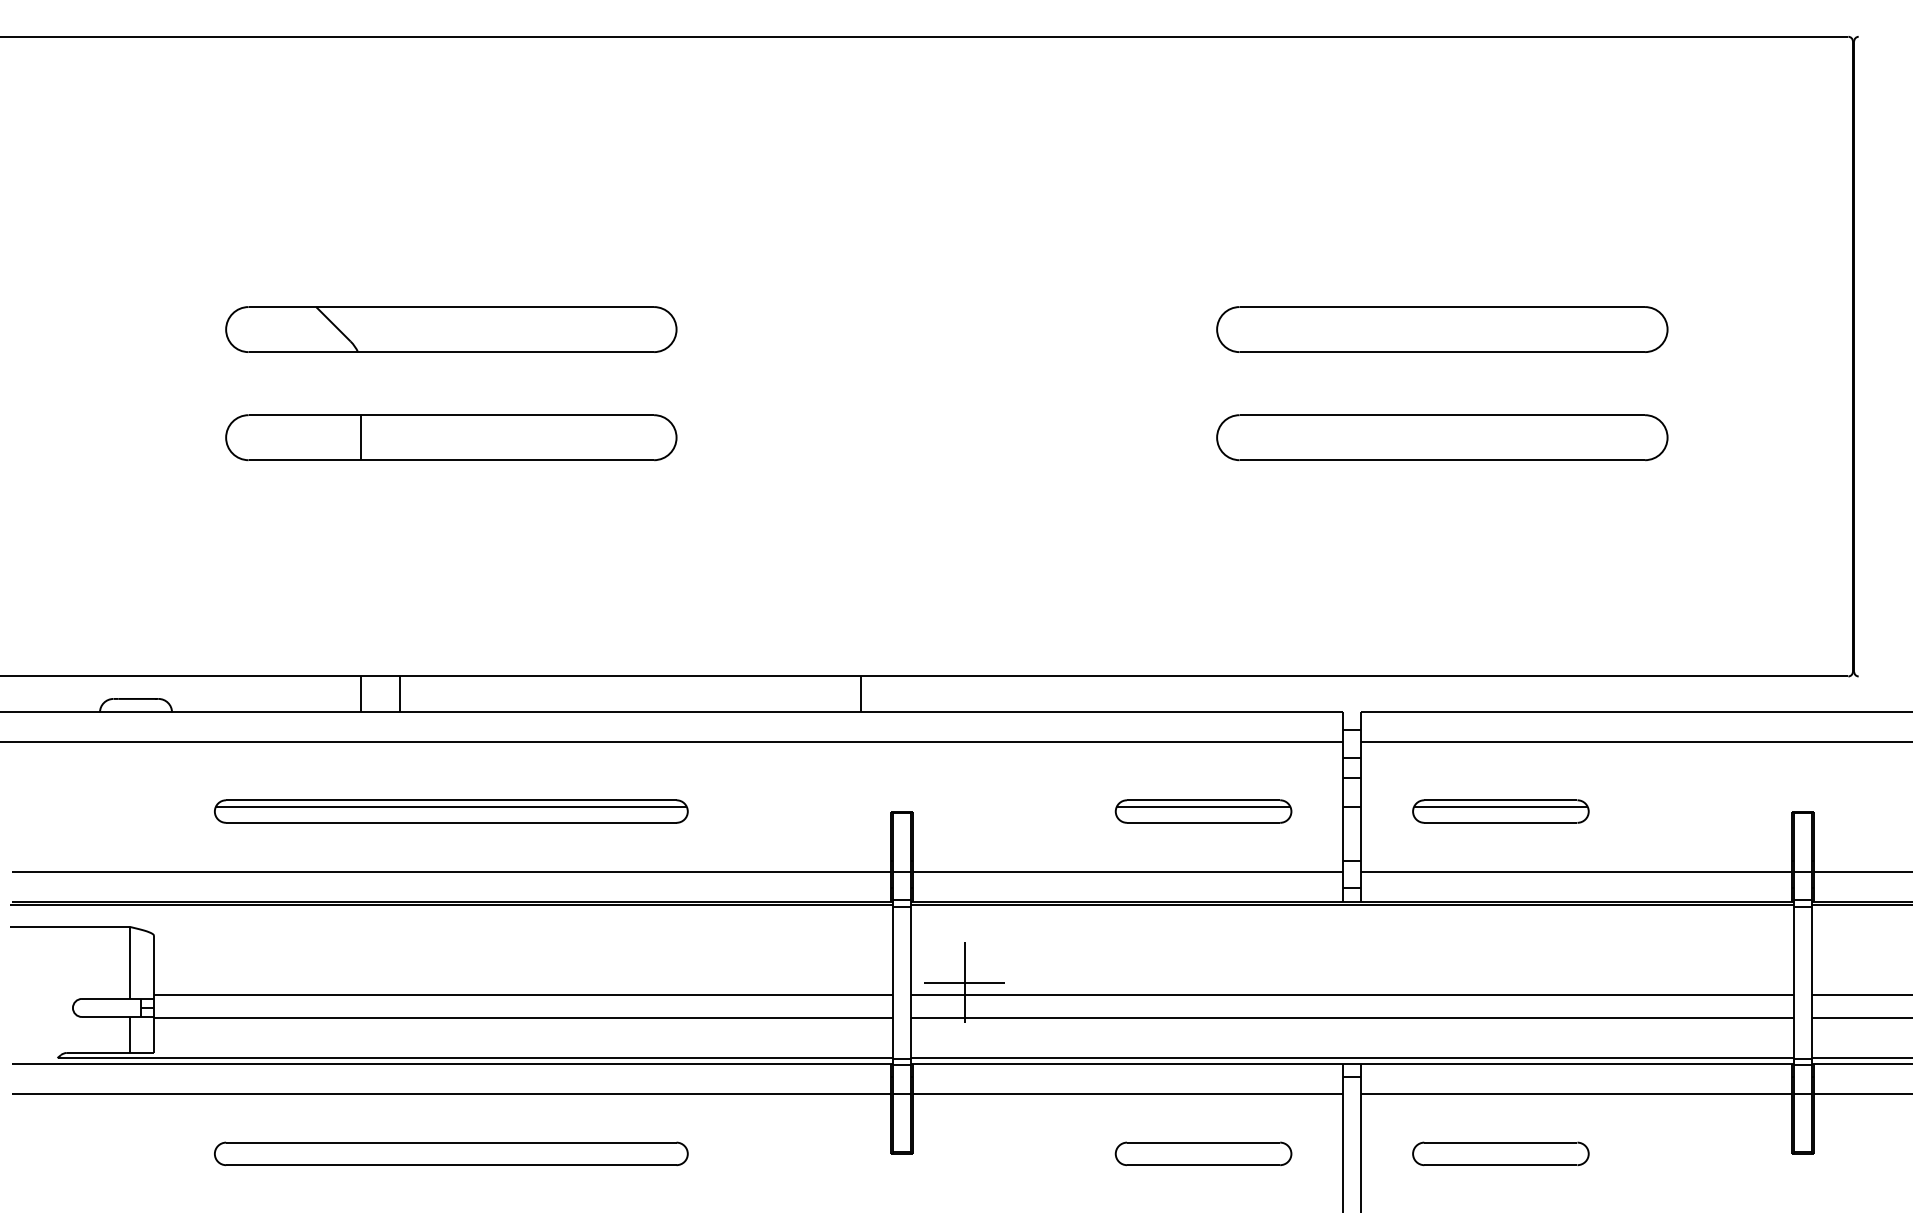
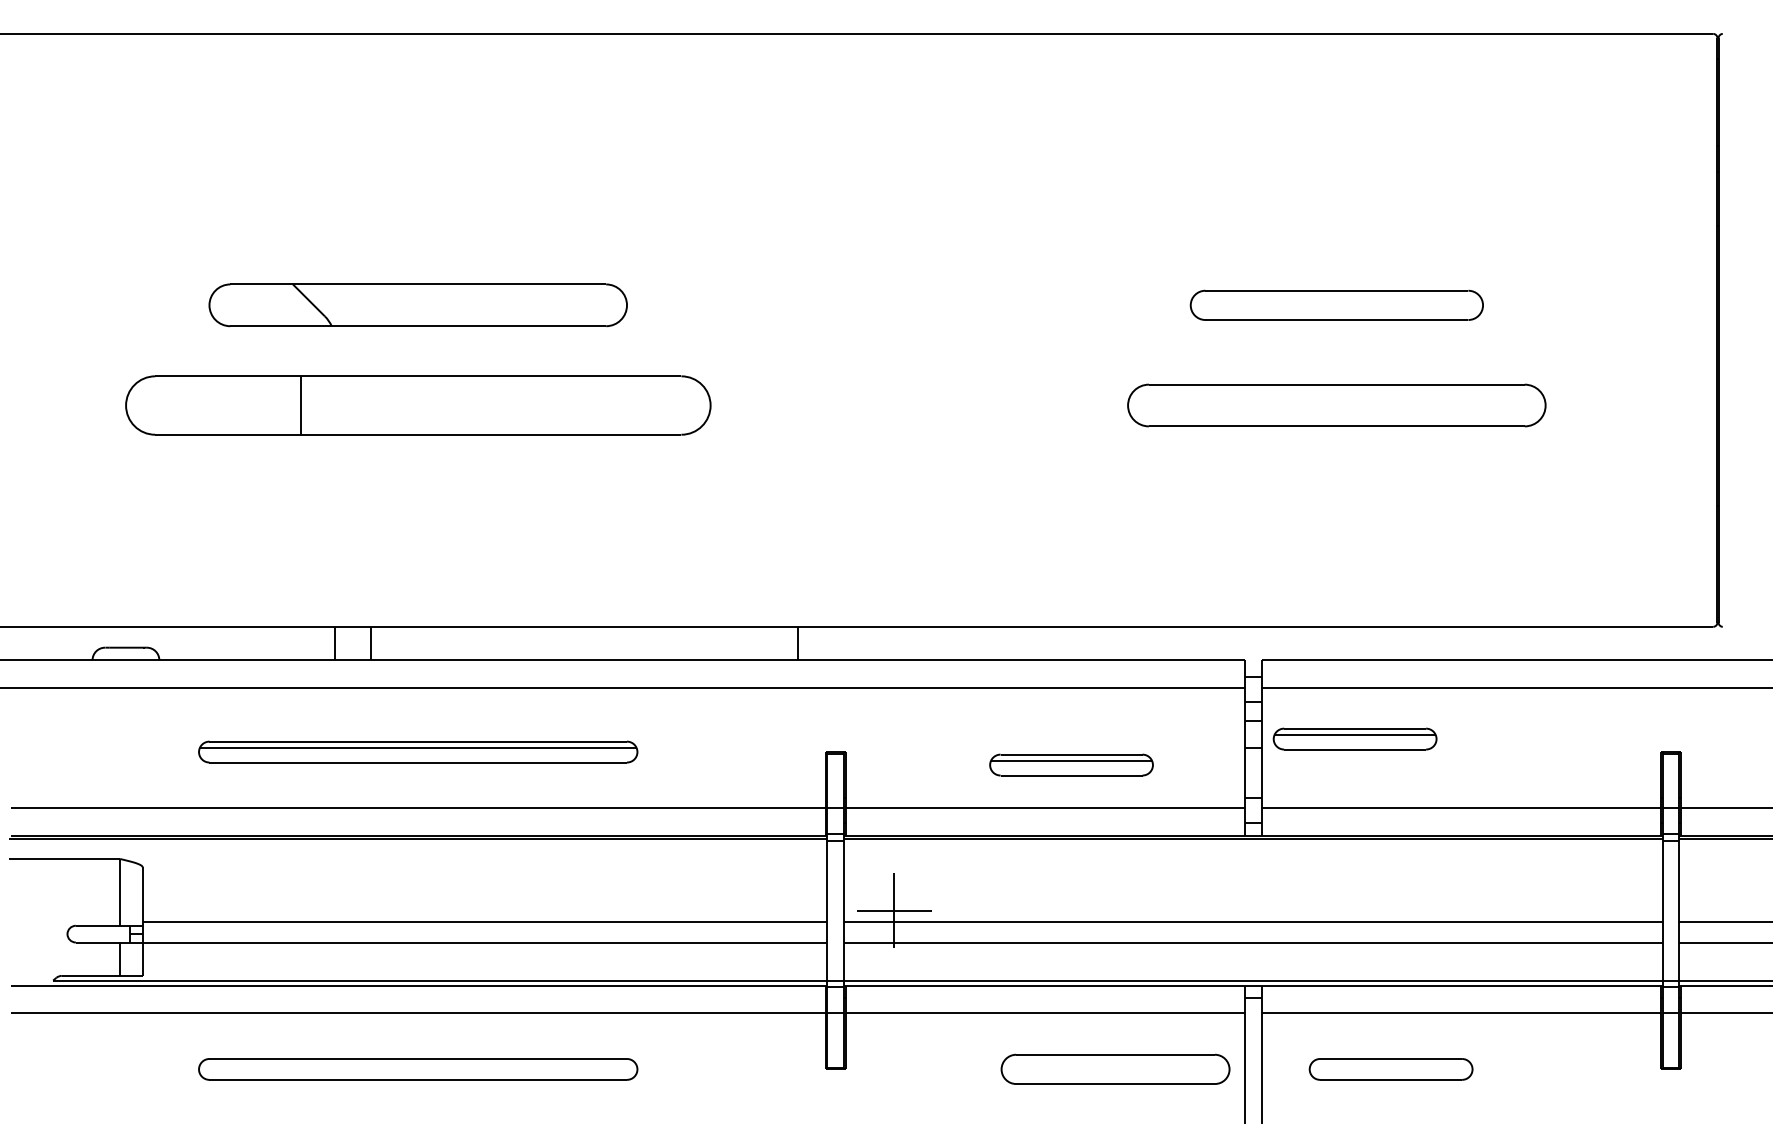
part: (1441, 329) -> (1336, 305), size x0.7
part: (450, 437) -> (417, 405), size x1.4
part: (1203, 810) -> (1071, 764), moved
part: (1500, 810) -> (1354, 738), moved
part: (1203, 1153) -> (1115, 1069), size x1.4

